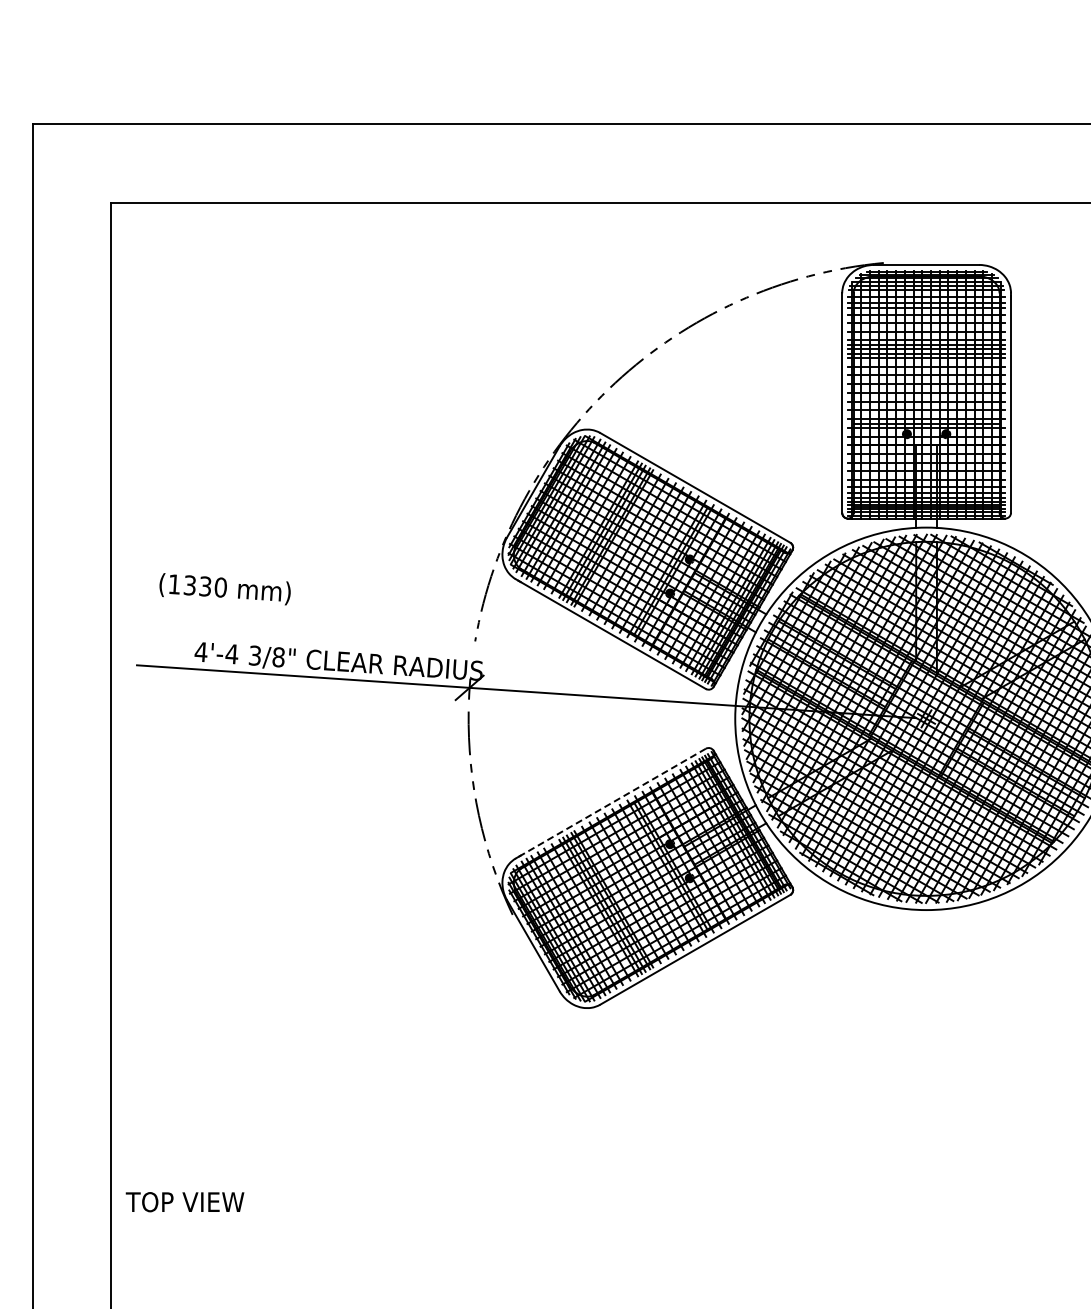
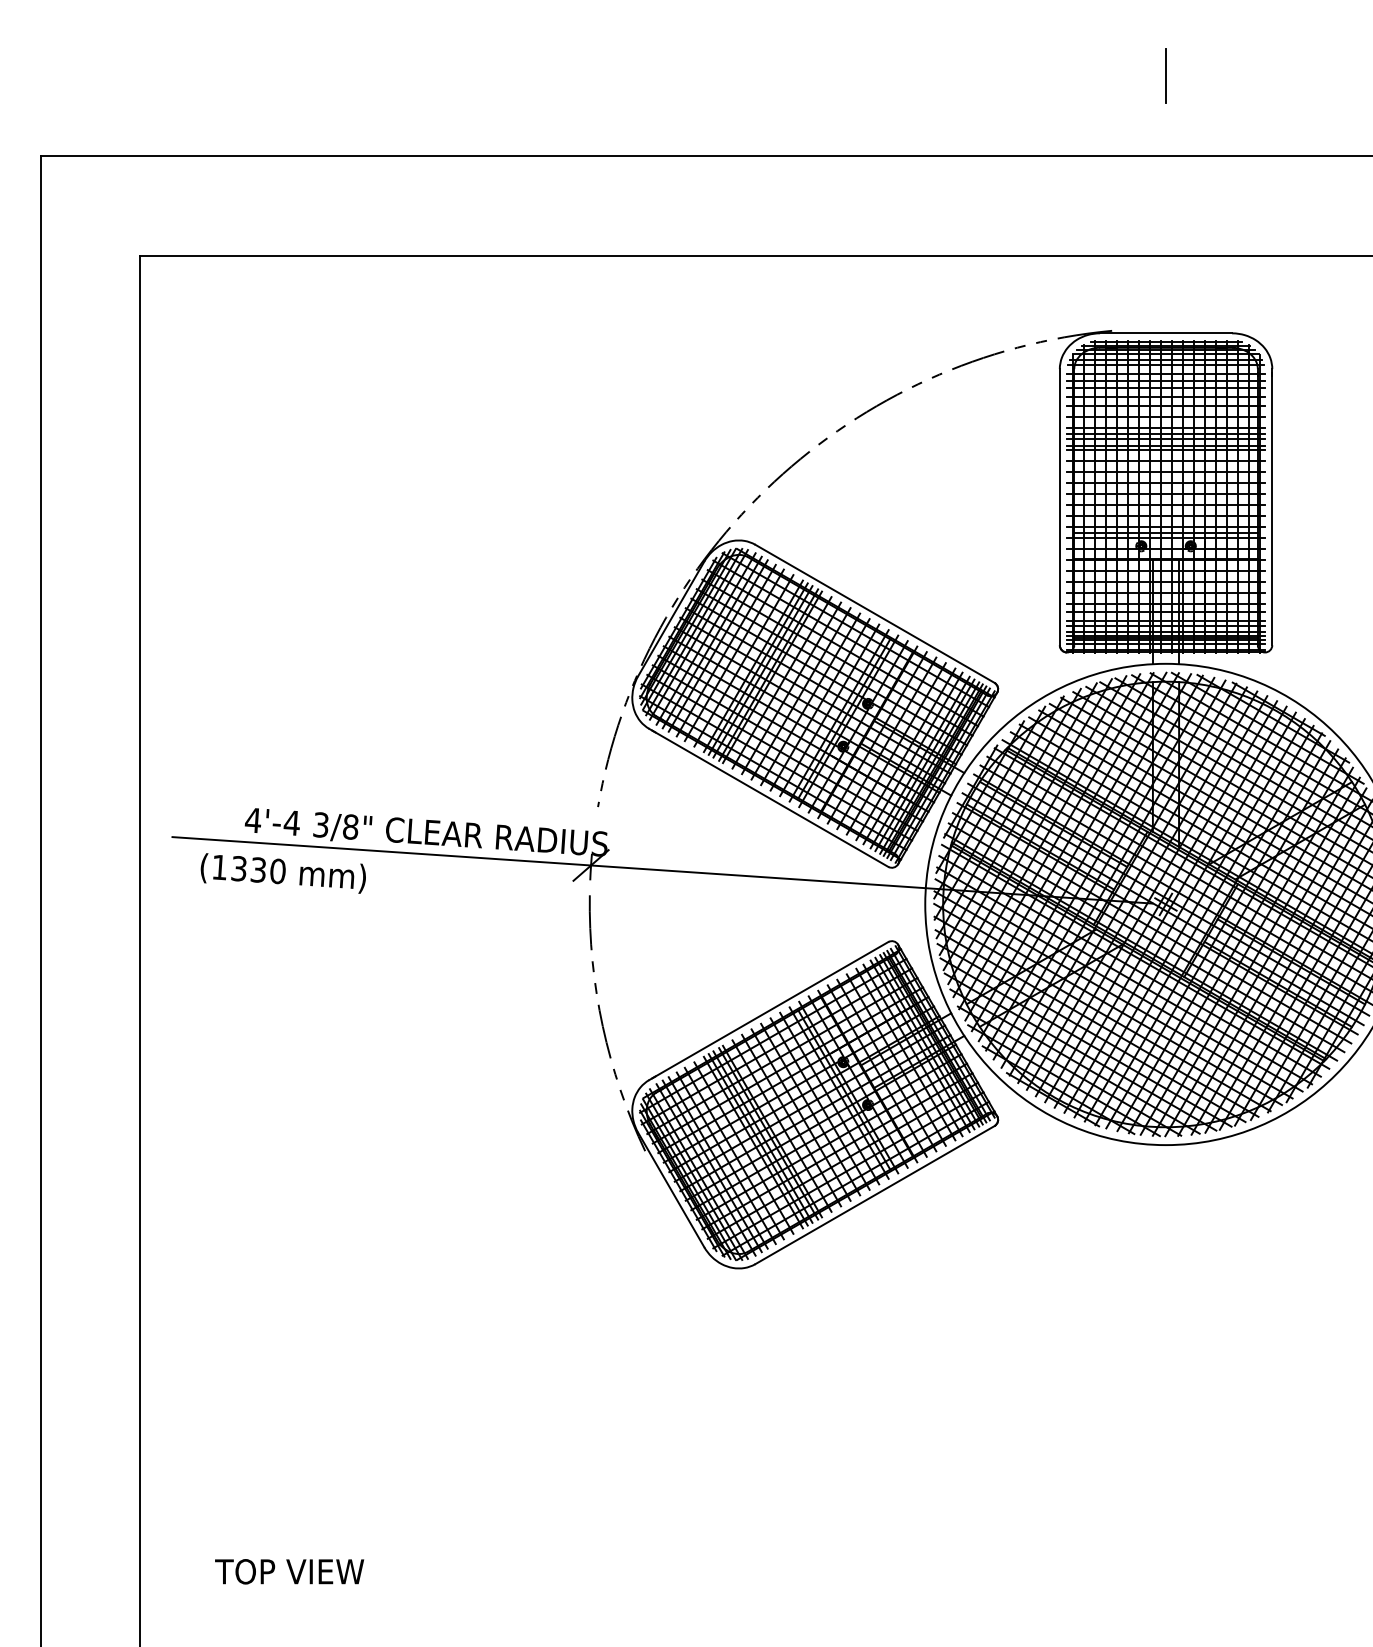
line: (926, 60) -> (1165, 76), added
text: (224, 589) -> (282, 873), moved
line: (611, 803) -> (769, 1010), dashed -> solid
text: (184, 1202) -> (288, 1572), moved

